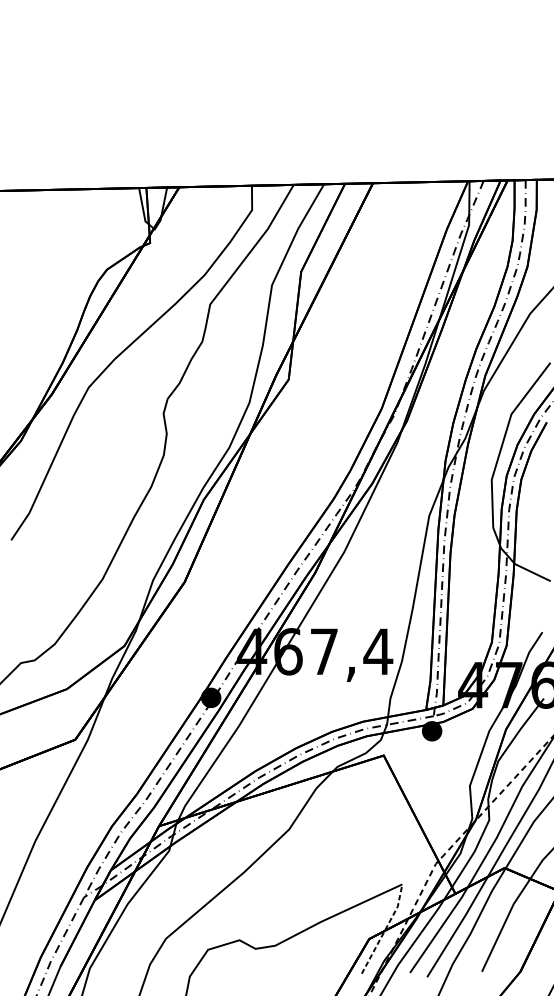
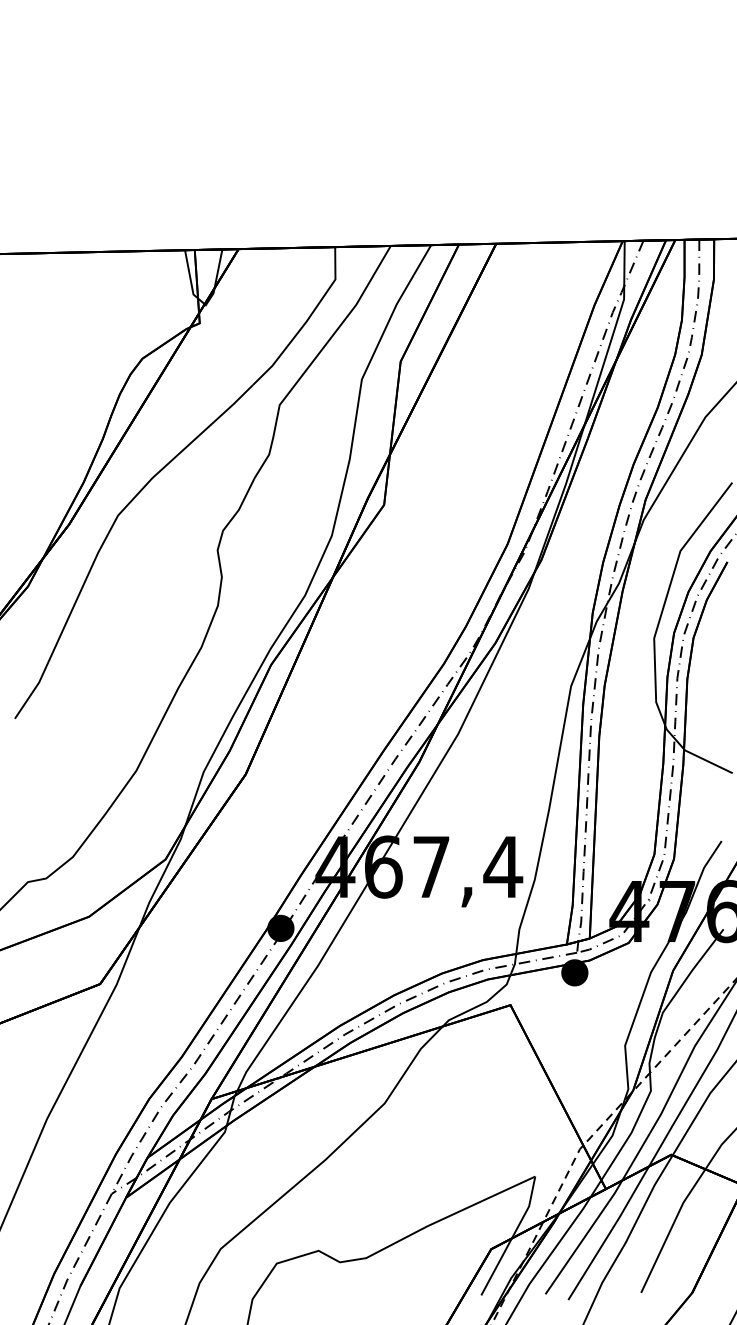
line: (385, 929) -> (512, 1236), dashed -> solid

